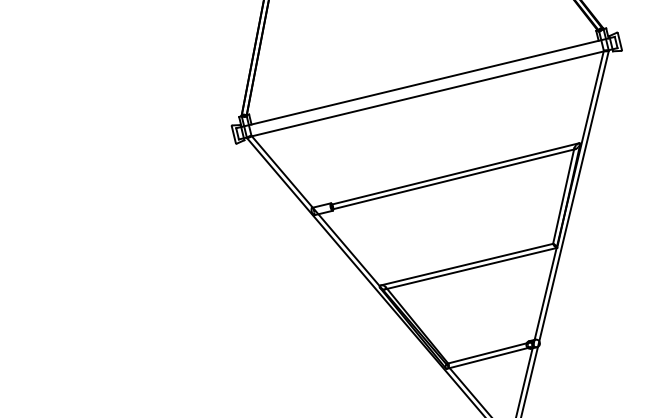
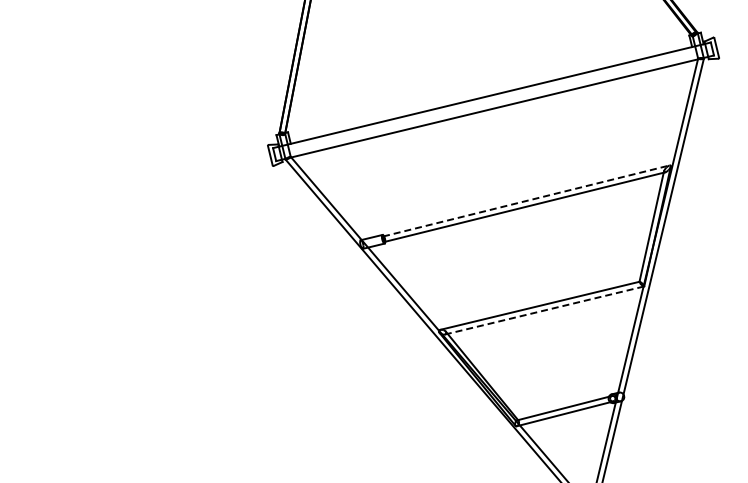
line: (455, 174) -> (526, 201), solid -> dashed
line: (470, 268) -> (544, 310), solid -> dashed

